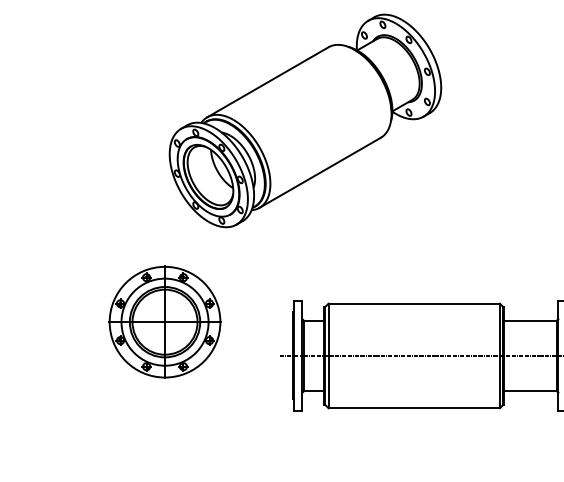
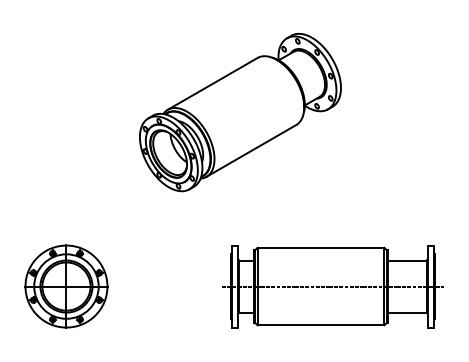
part: (165, 322) -> (66, 286), moved

